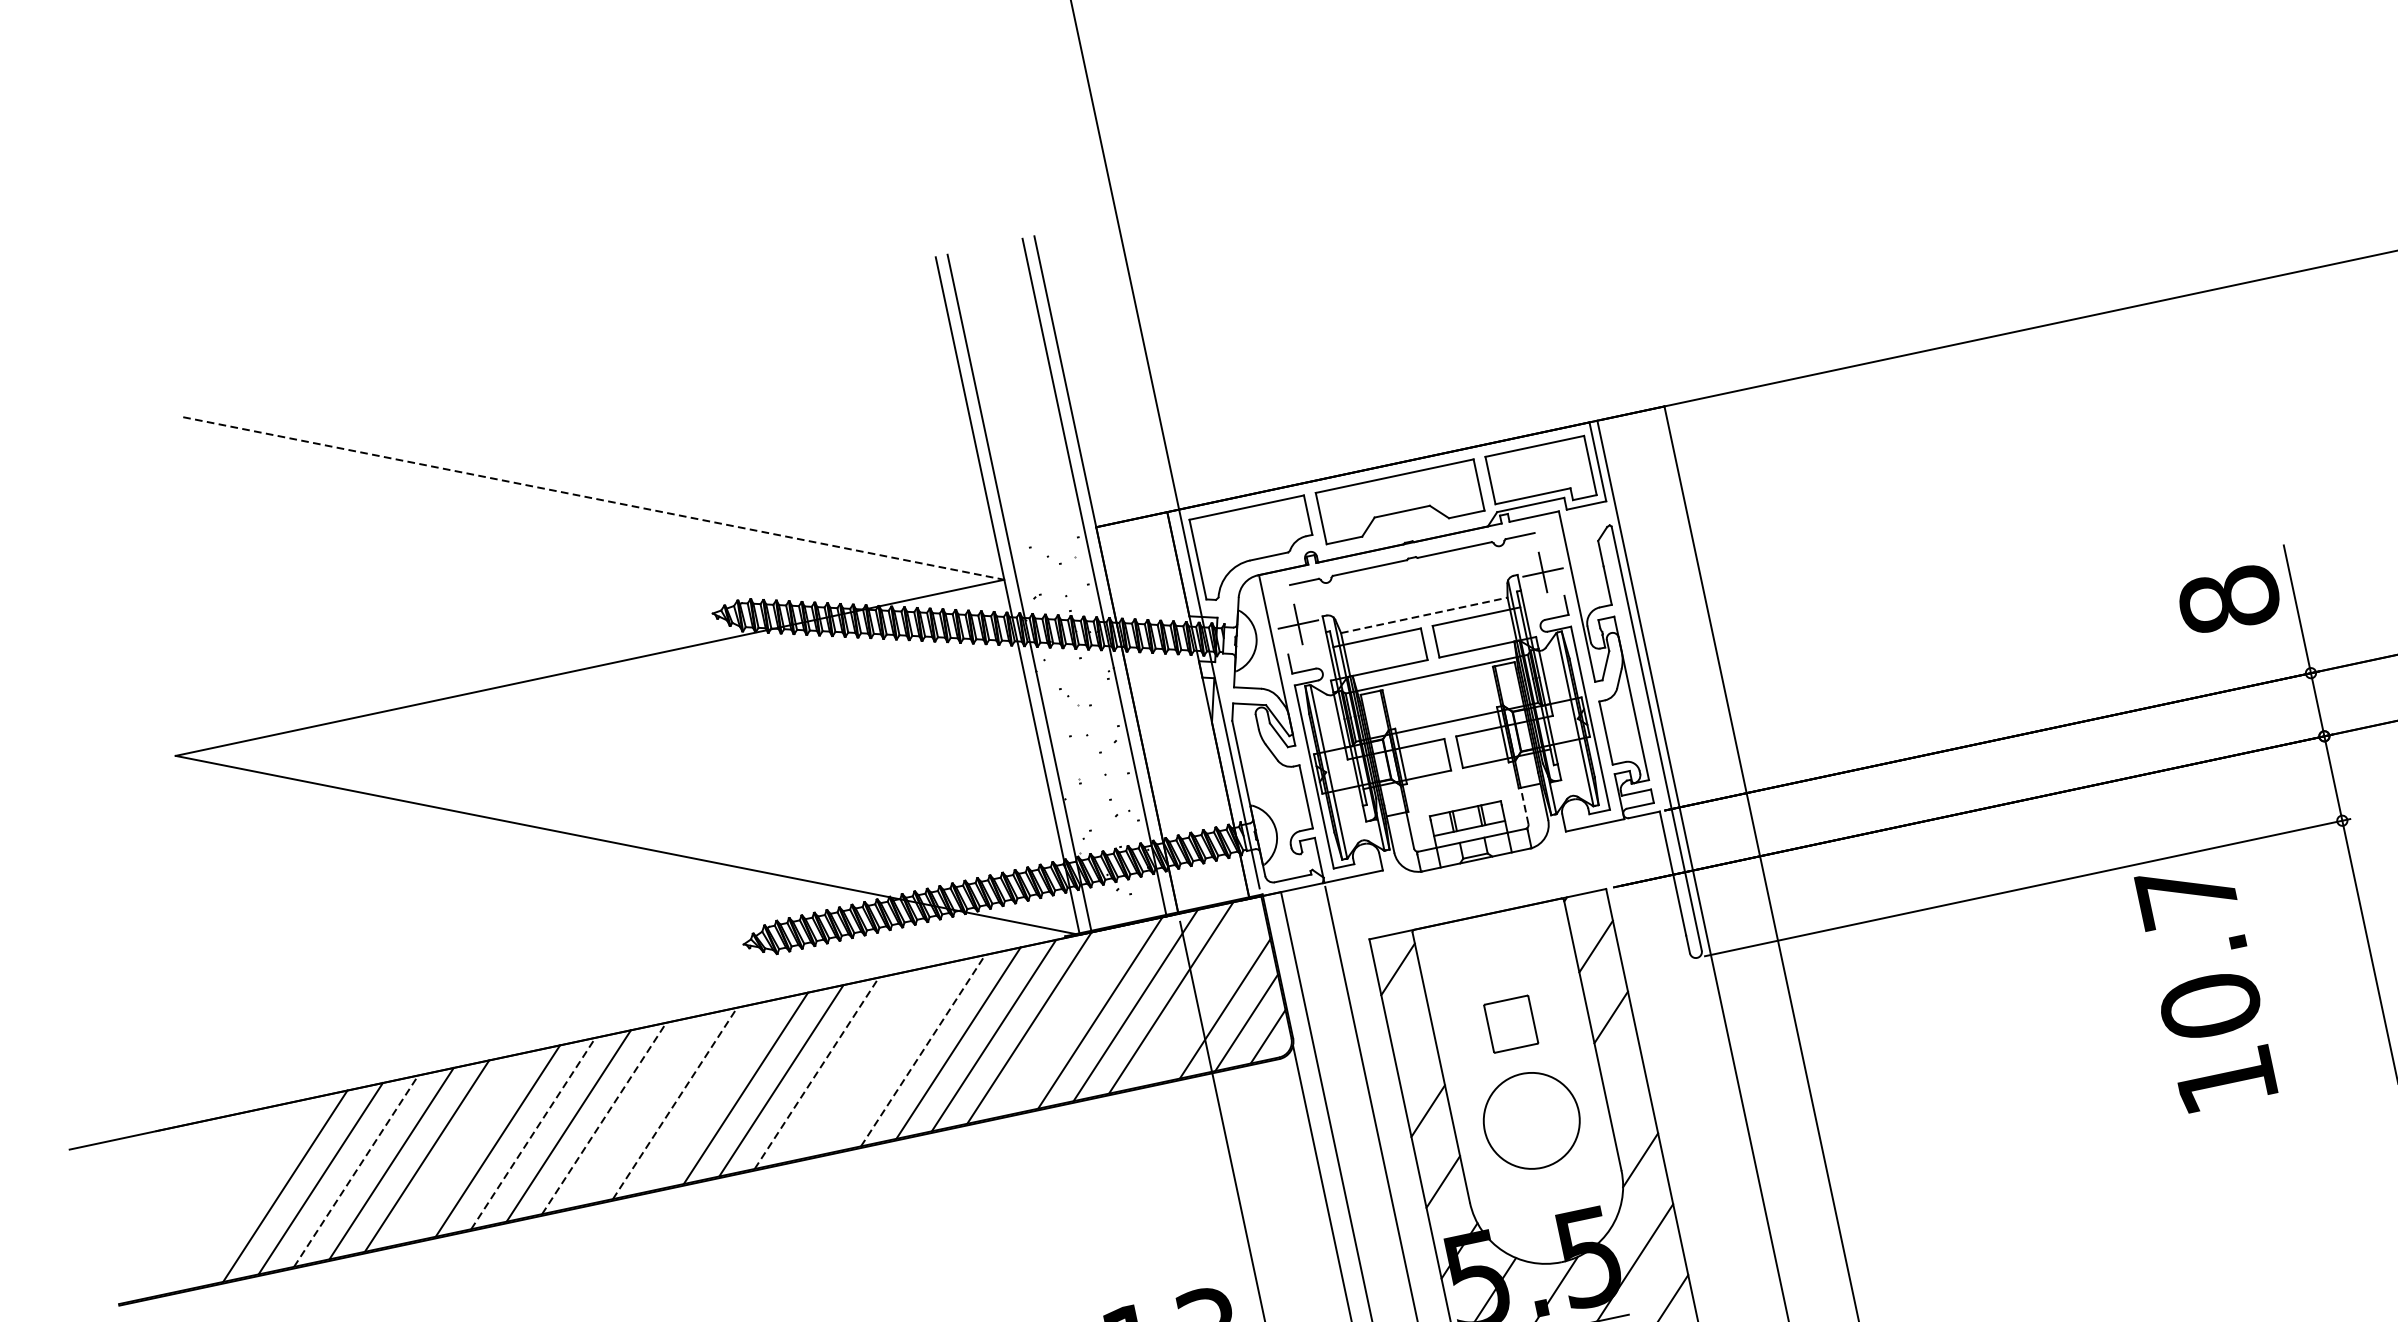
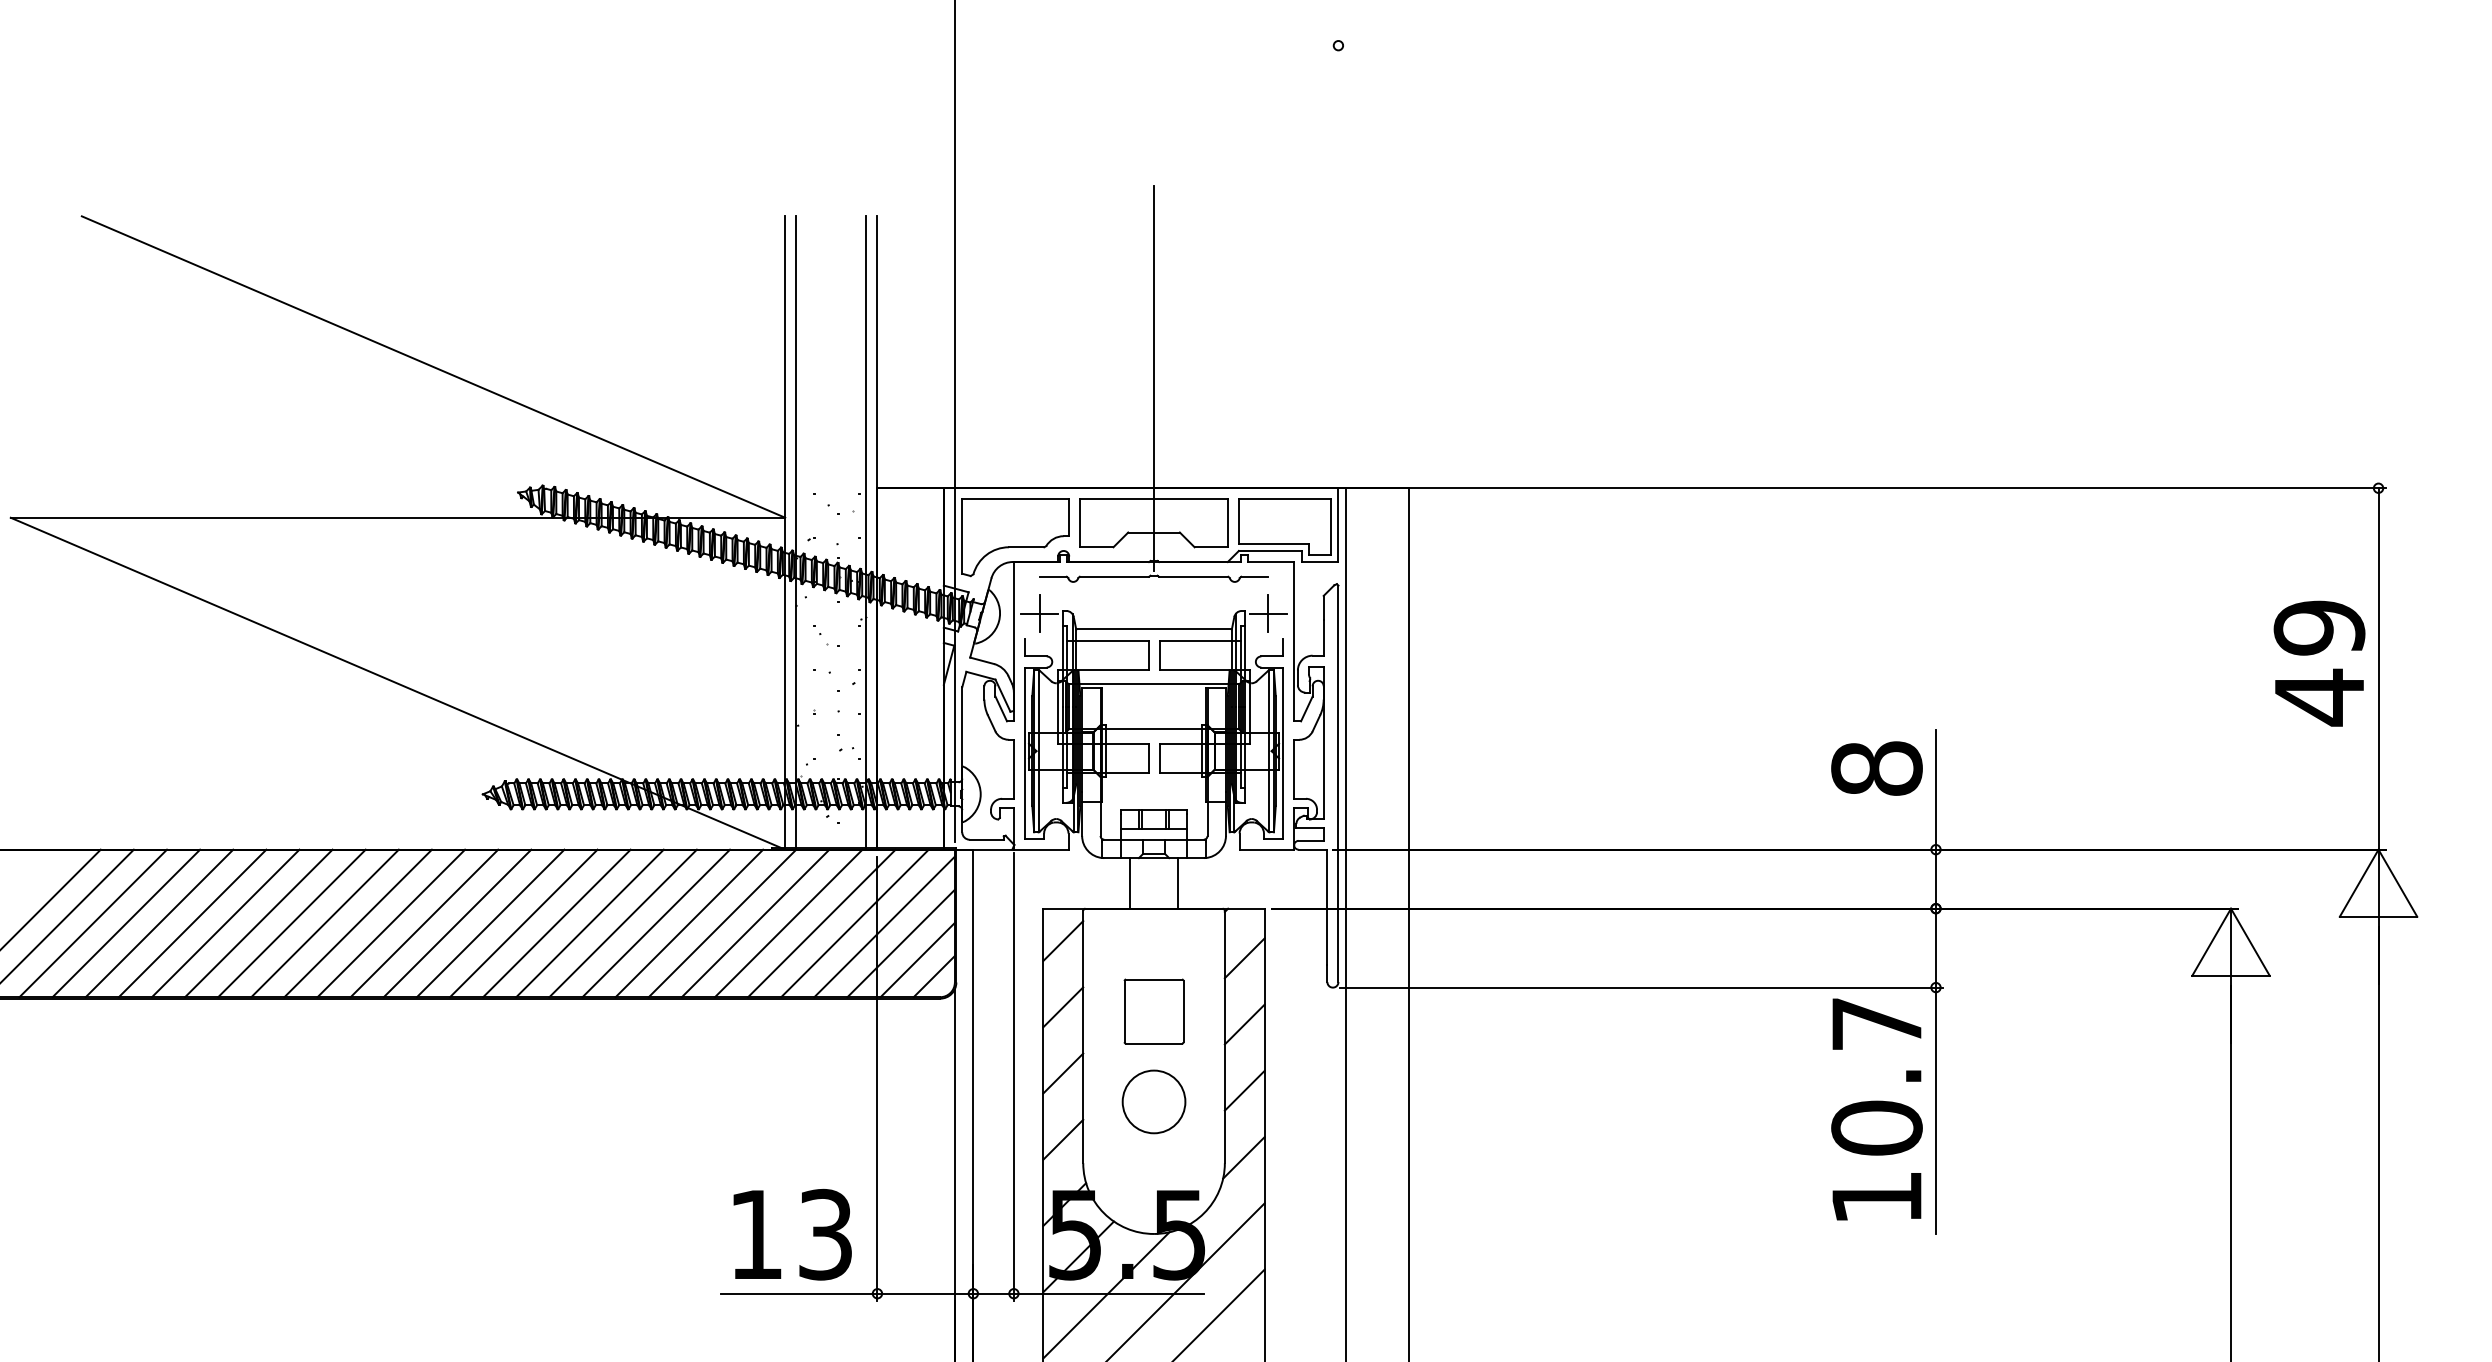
line: (1367, 345) -> (1154, 377), added
line: (593, 498) -> (433, 367), dashed -> solid
line: (1424, 615) -> (1154, 629), dashed -> solid
line: (1524, 806) -> (1207, 819), dashed -> solid
line: (1508, 881) -> (1178, 883), added
line: (1456, 892) -> (1130, 883), added
text: (2205, 986) -> (1876, 1109), moved
line: (1203, 994) -> (884, 926), added
line: (1064, 1020) -> (755, 923), added
part: (1510, 1024) -> (1153, 1011), size x1.43
line: (1413, 1040) -> (1063, 1007), added
line: (923, 1050) -> (623, 923), dashed -> solid
line: (887, 1058) -> (589, 923), added
line: (851, 1065) -> (556, 923), added
line: (817, 1073) -> (524, 923), dashed -> solid
line: (1625, 1088) -> (1244, 1090), added
line: (710, 1095) -> (424, 923), added
line: (675, 1103) -> (391, 923), dashed -> solid
line: (638, 1111) -> (357, 923), added
line: (604, 1118) -> (325, 923), dashed -> solid
circle: (1531, 1120) -> (1153, 1101), size x0.71
line: (534, 1133) -> (259, 923), dashed -> solid
line: (462, 1148) -> (192, 923), added
line: (356, 1171) -> (93, 923), dashed -> solid

